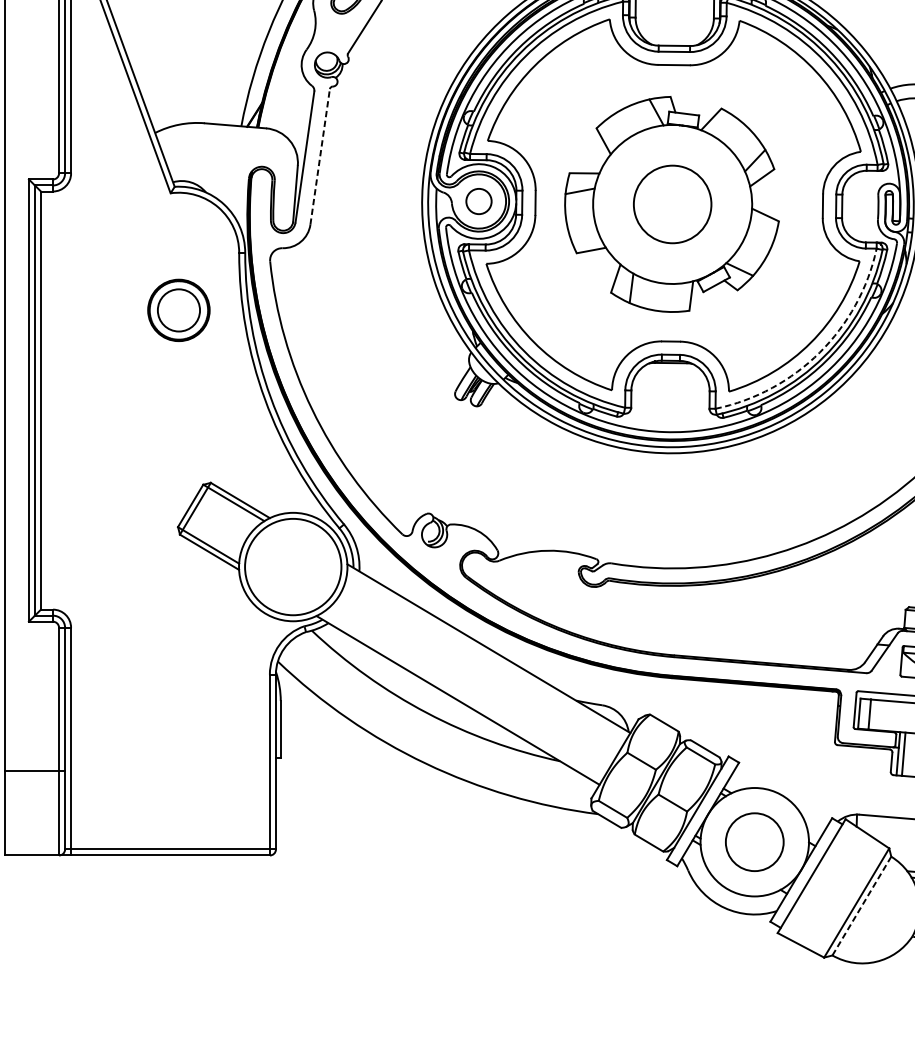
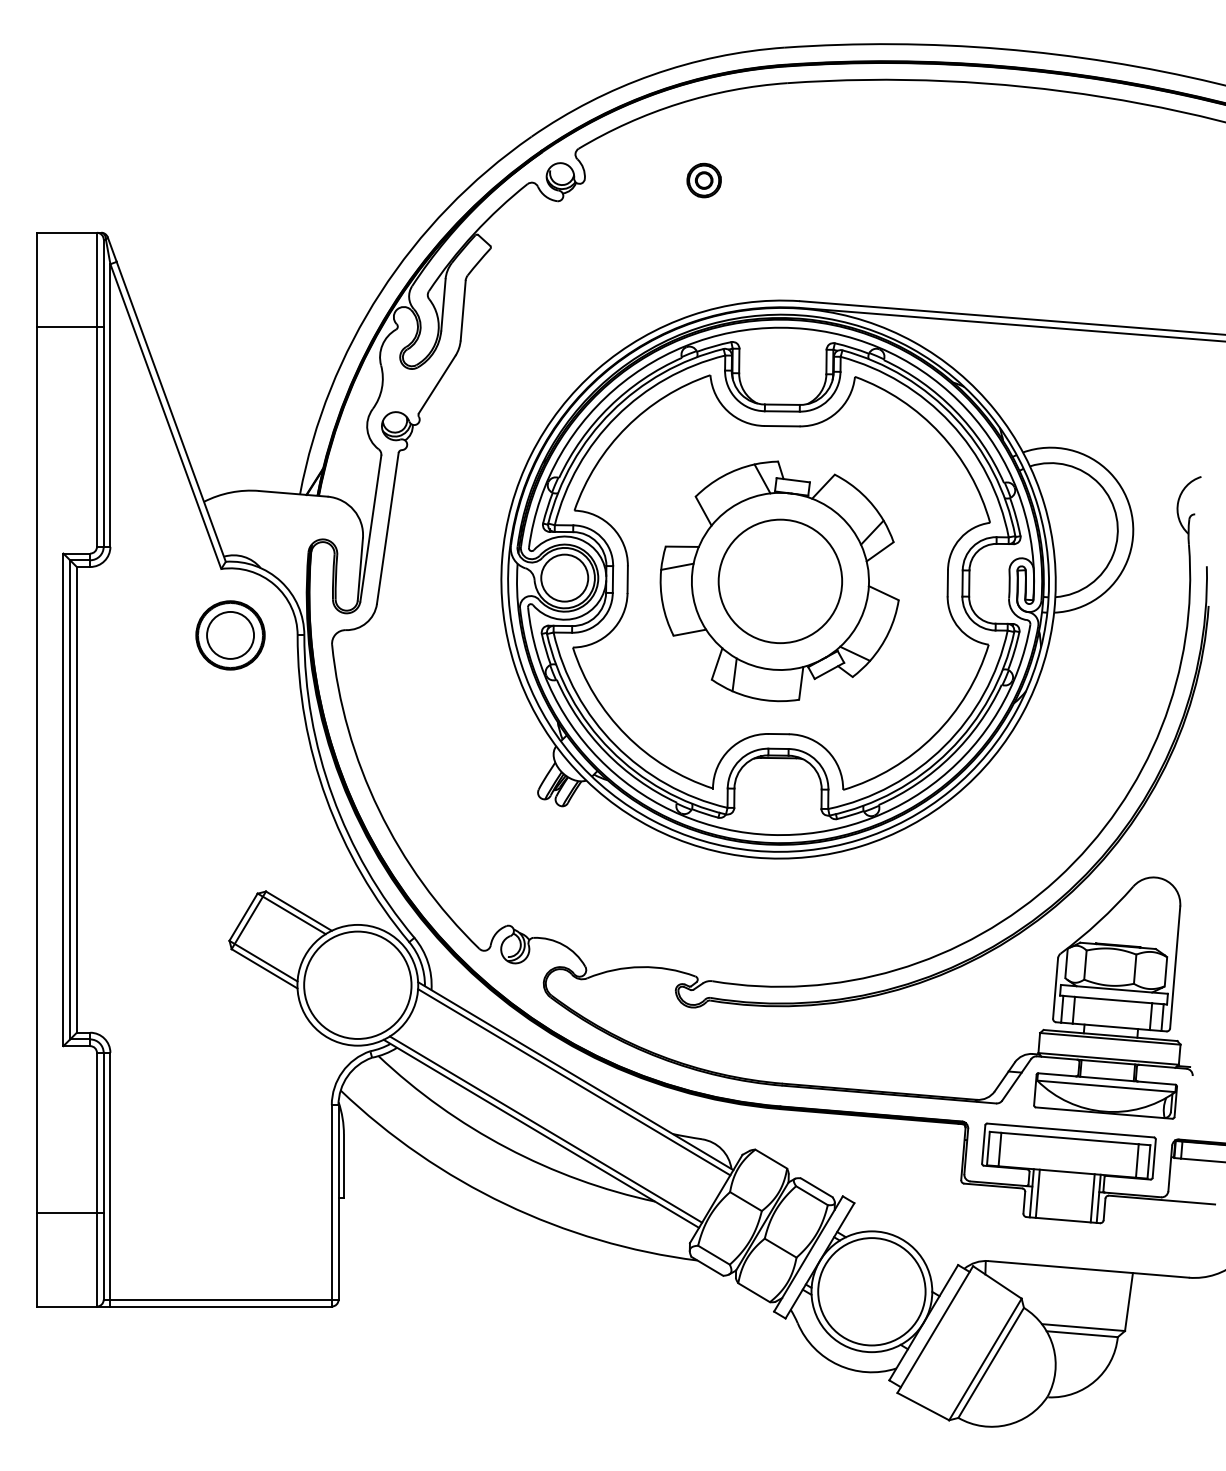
line: (319, 156) -> (387, 527), dashed -> solid
circle: (478, 200) -> (564, 577), size x1.67
circle: (672, 204) -> (780, 581), size x1.43
part: (178, 310) -> (230, 635), moved
arc: (819, 352) -> (944, 746), dashed -> solid
line: (487, 654) -> (574, 1082), added
line: (461, 696) -> (545, 1129), added
circle: (754, 841) -> (871, 1291), size x1.67
line: (861, 906) -> (990, 1363), dashed -> solid

